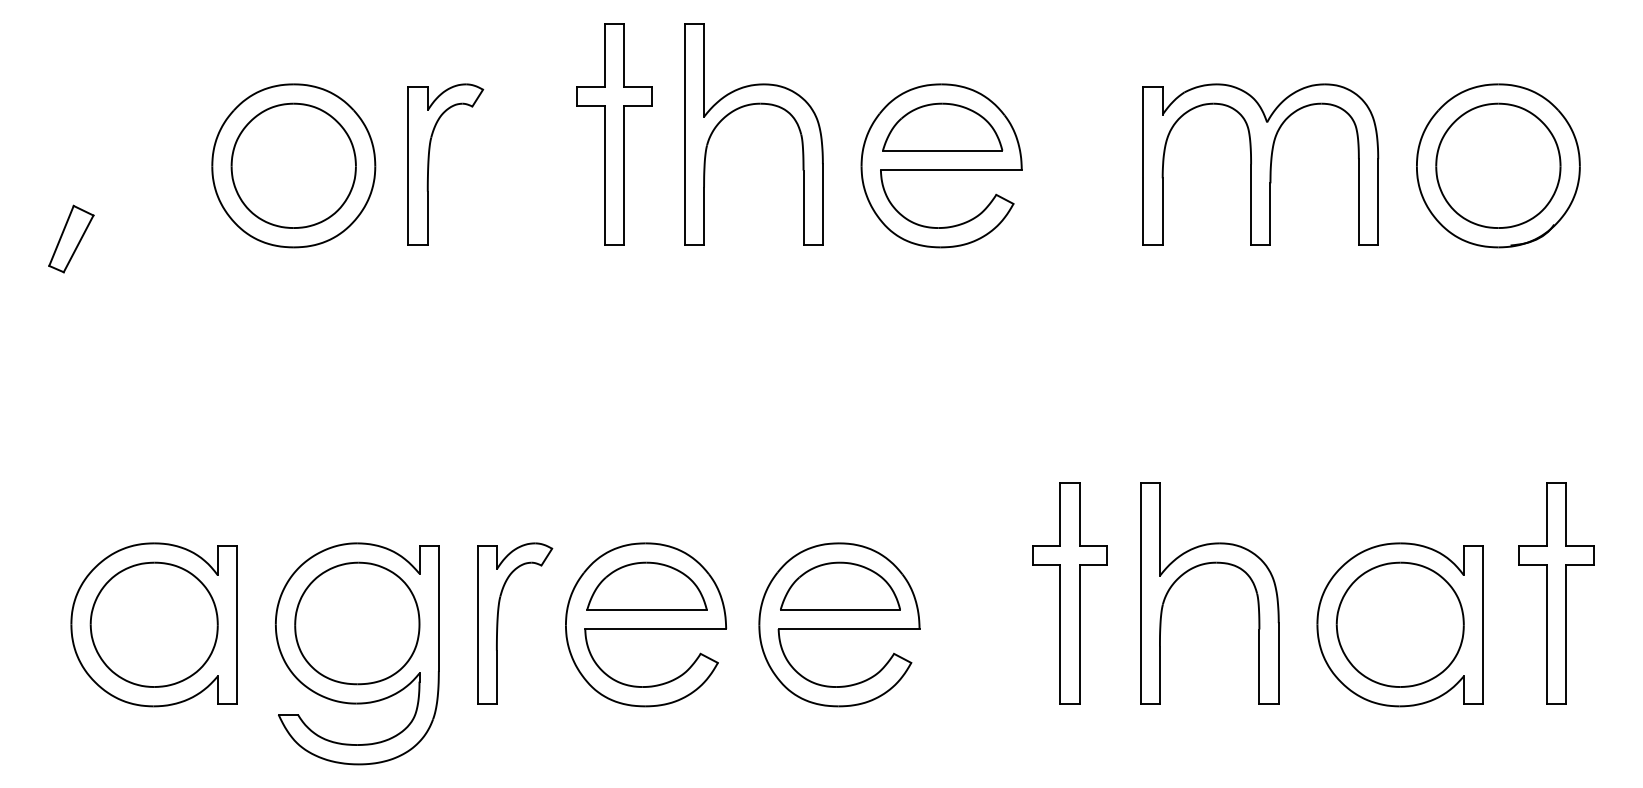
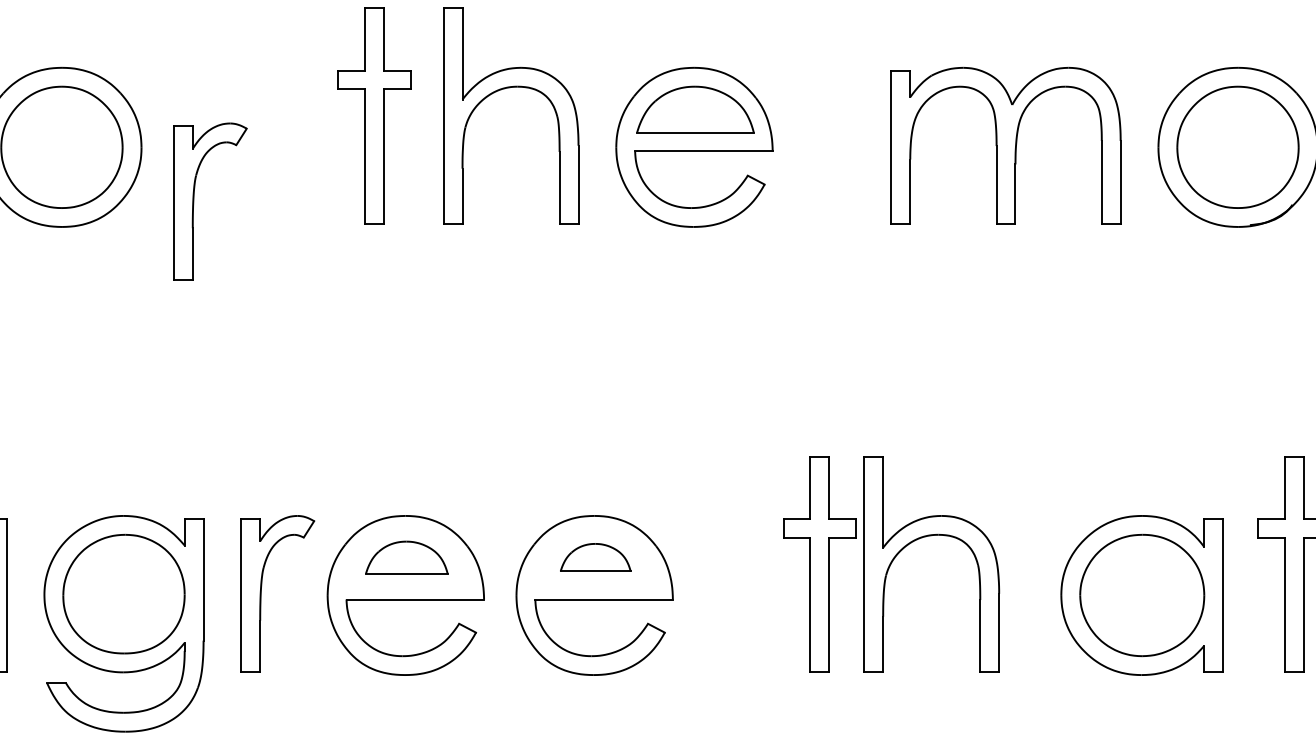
part: (429, 164) -> (194, 201), moved
part: (1203, 565) -> (925, 537), moved
part: (646, 585) -> (406, 557), size x0.7
part: (840, 585) -> (595, 557), size x0.6

